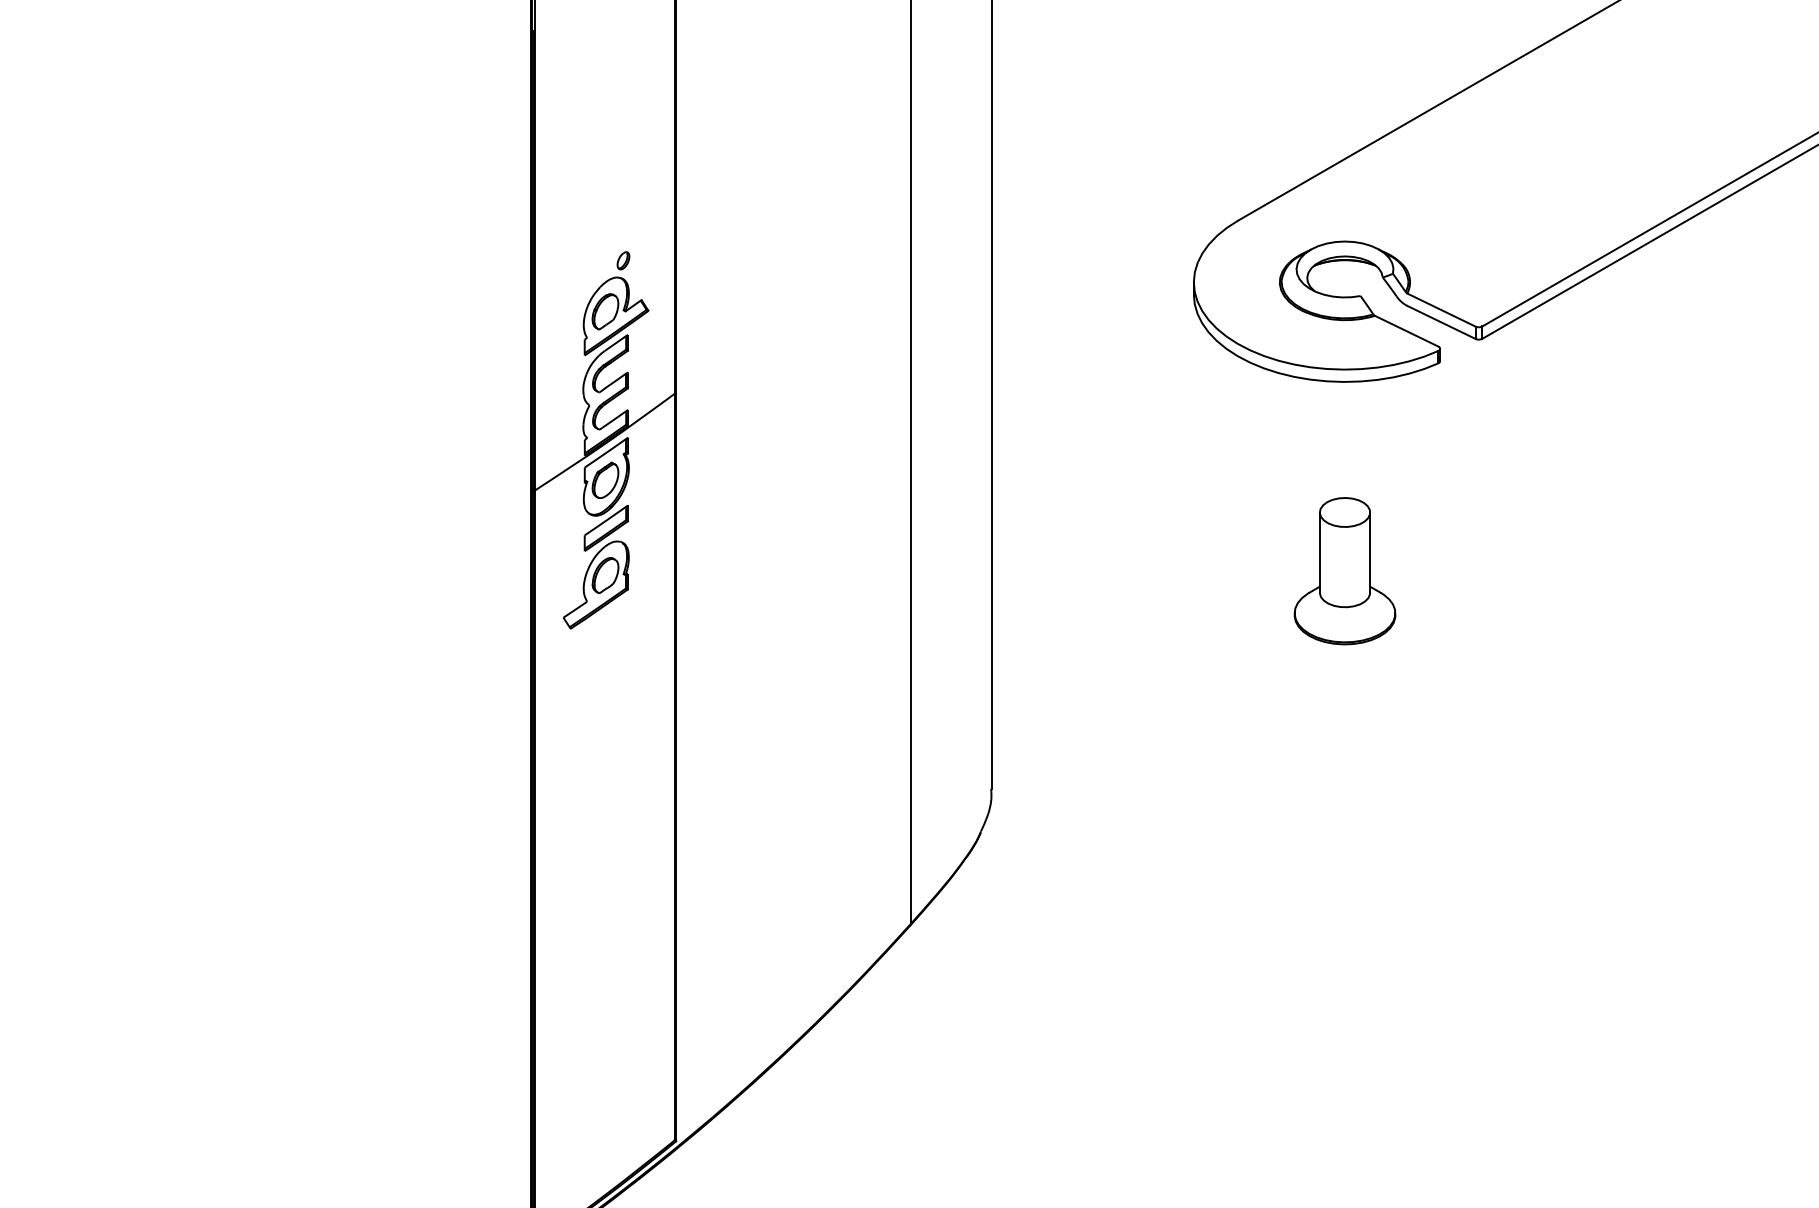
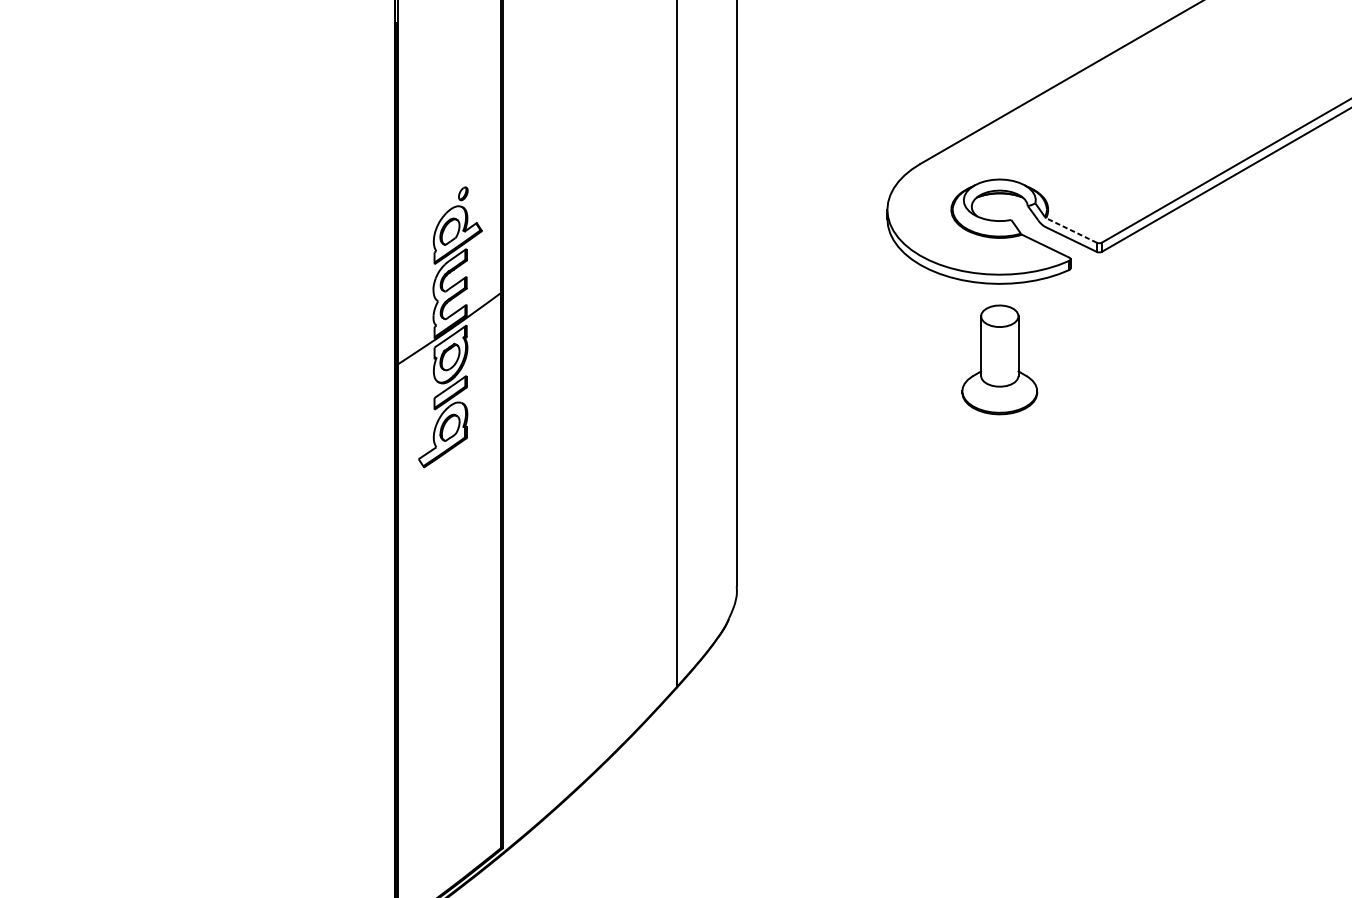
line: (1441, 310) -> (1071, 230), solid -> dashed
part: (1344, 571) -> (999, 360), moved

